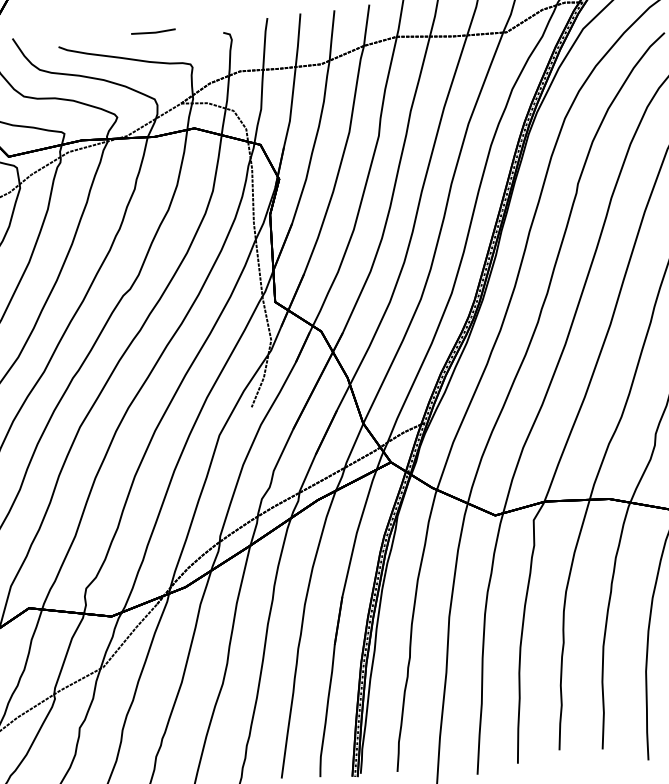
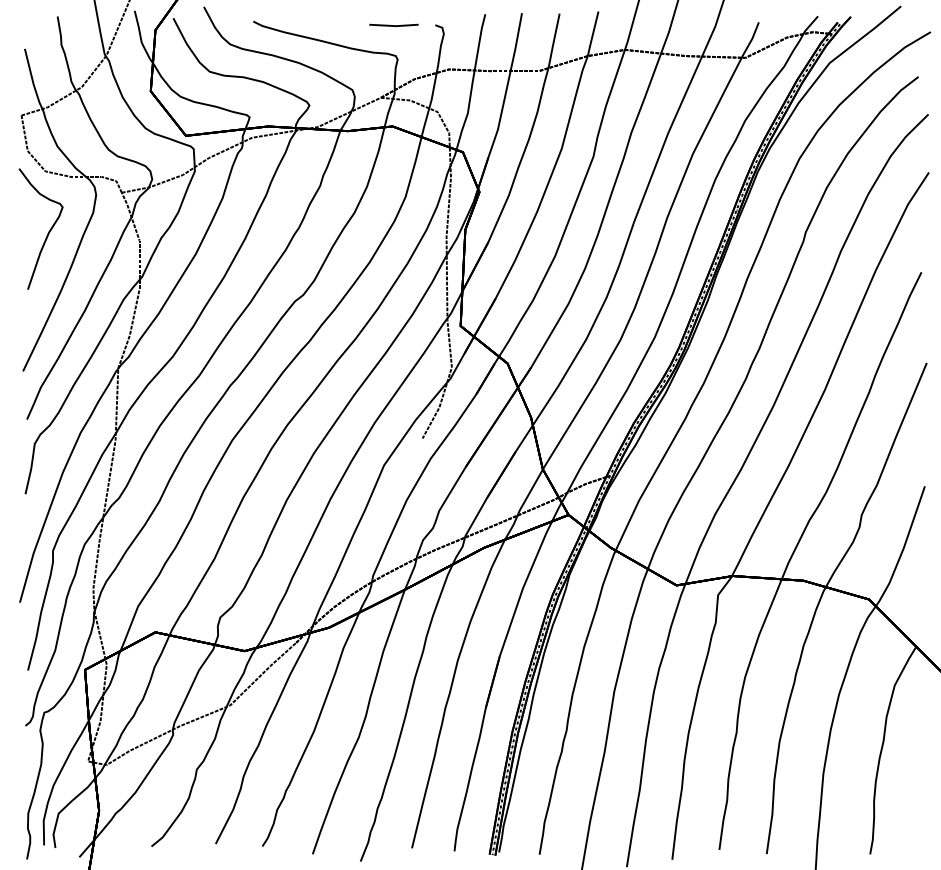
line: (153, 32) -> (393, 25), moved

